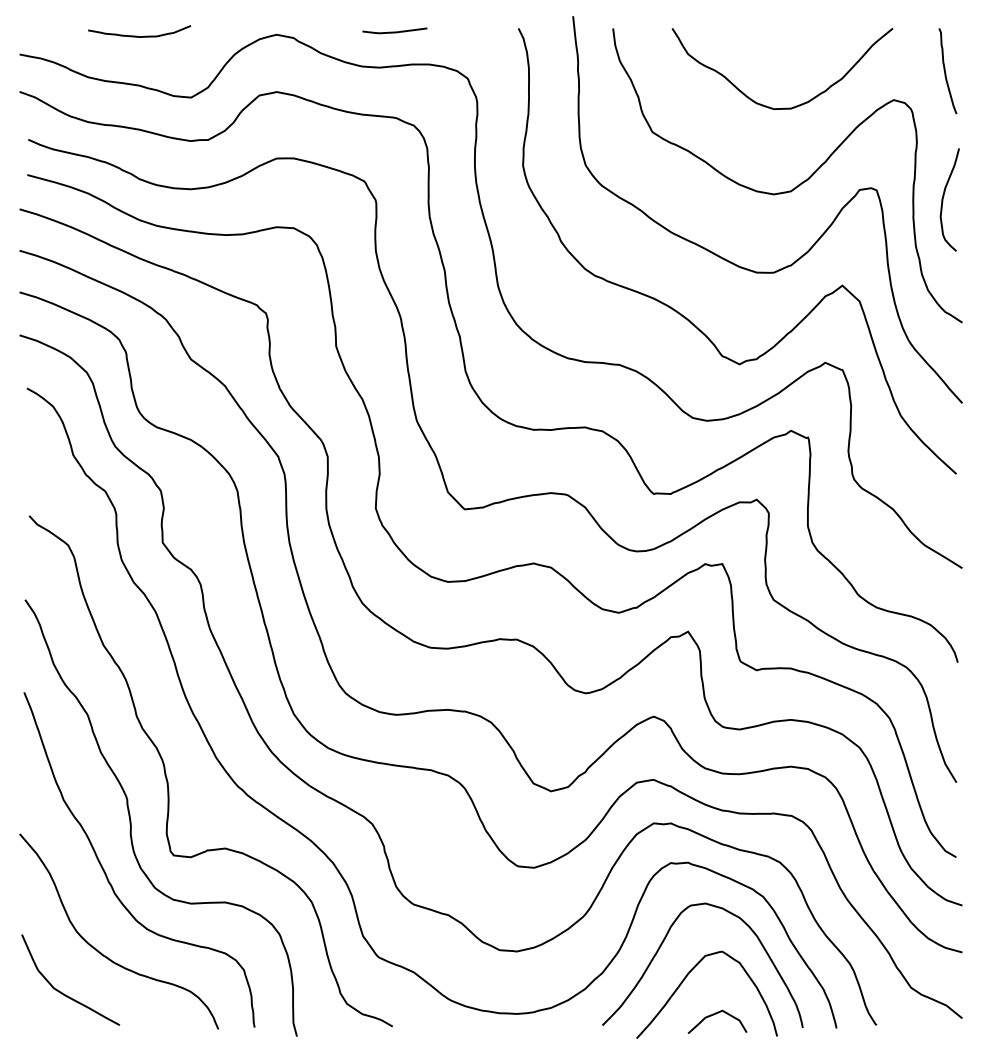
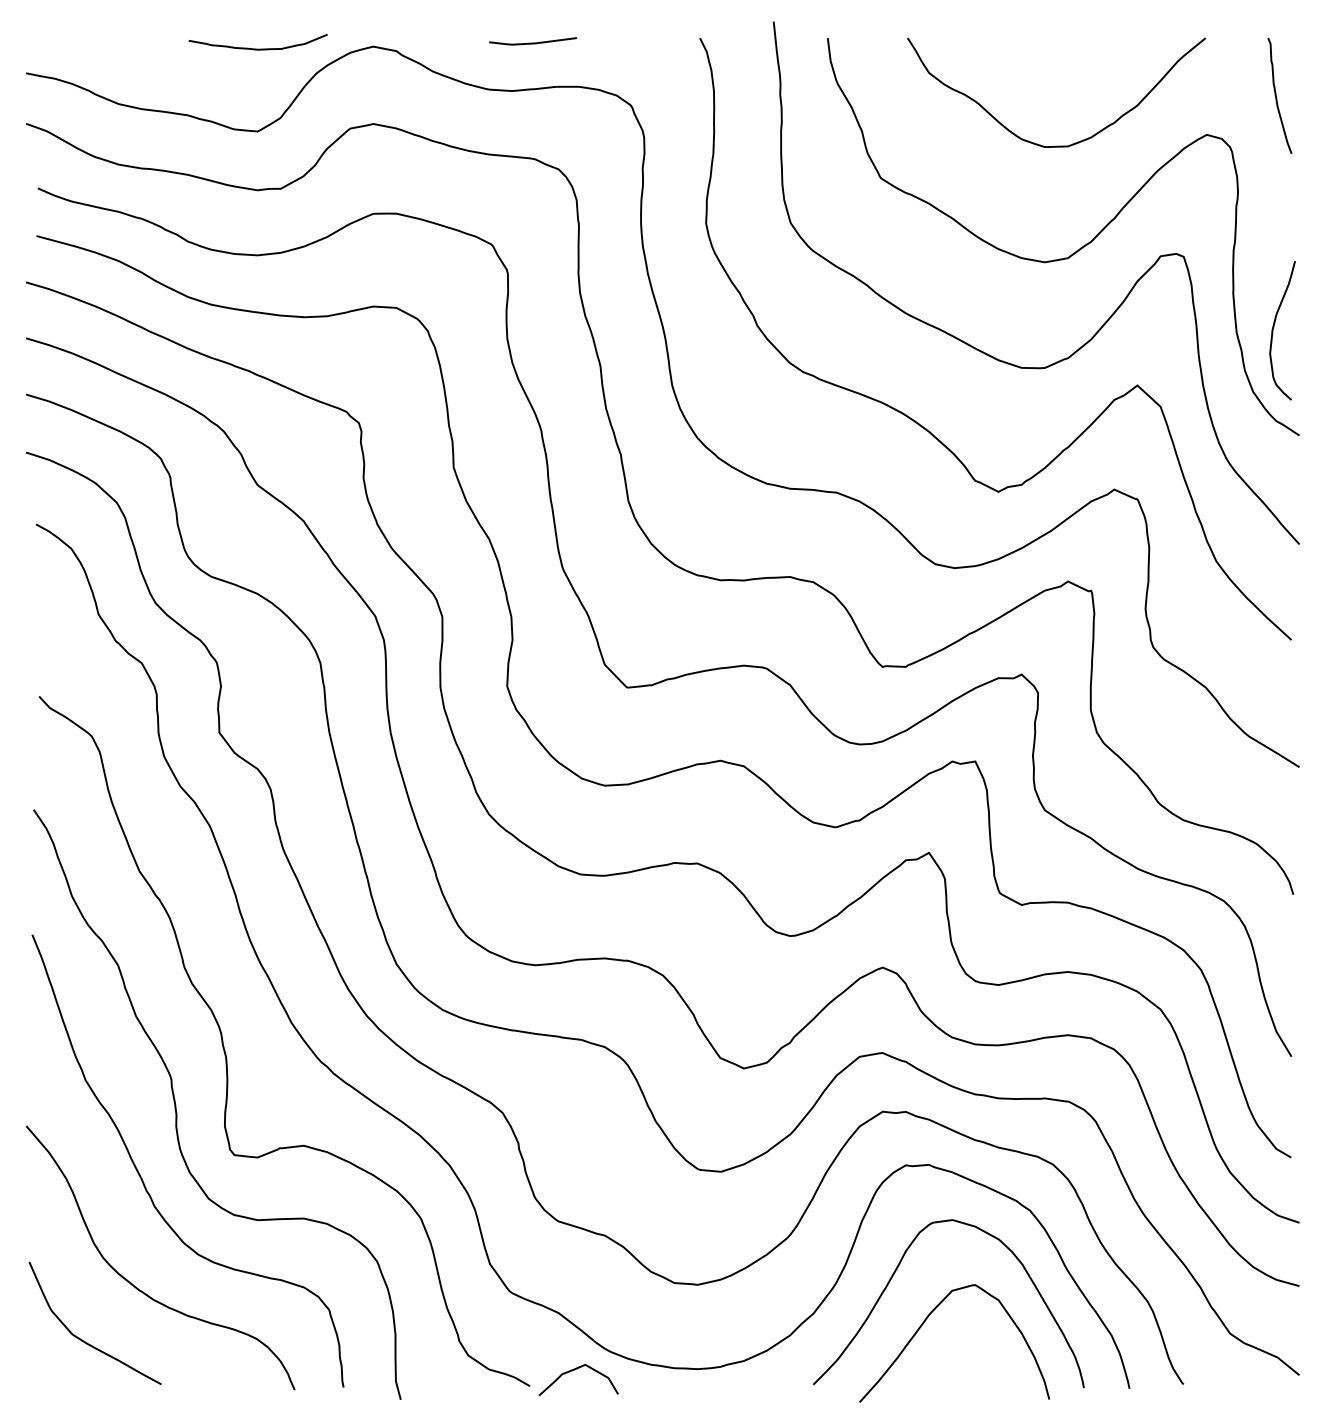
curve: (139, 36) -> (257, 48), moved
curve: (943, 197) -> (1274, 327), moved
curve: (714, 1014) -> (574, 1370), moved

